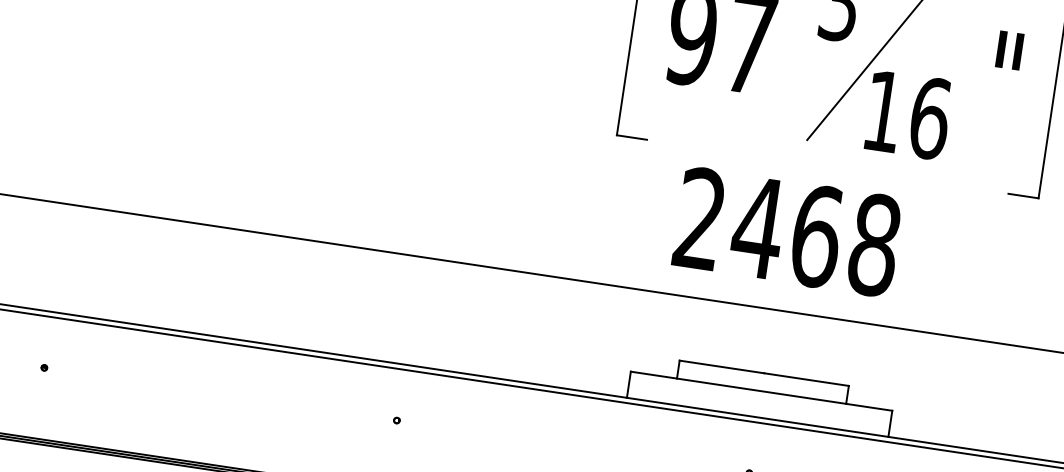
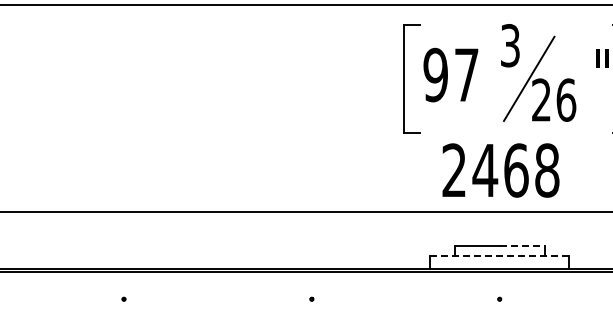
text: (883, 110) -> (541, 99), 16 -> 26
line: (807, 378) -> (522, 245), solid -> dashed
line: (761, 391) -> (499, 255), solid -> dashed

